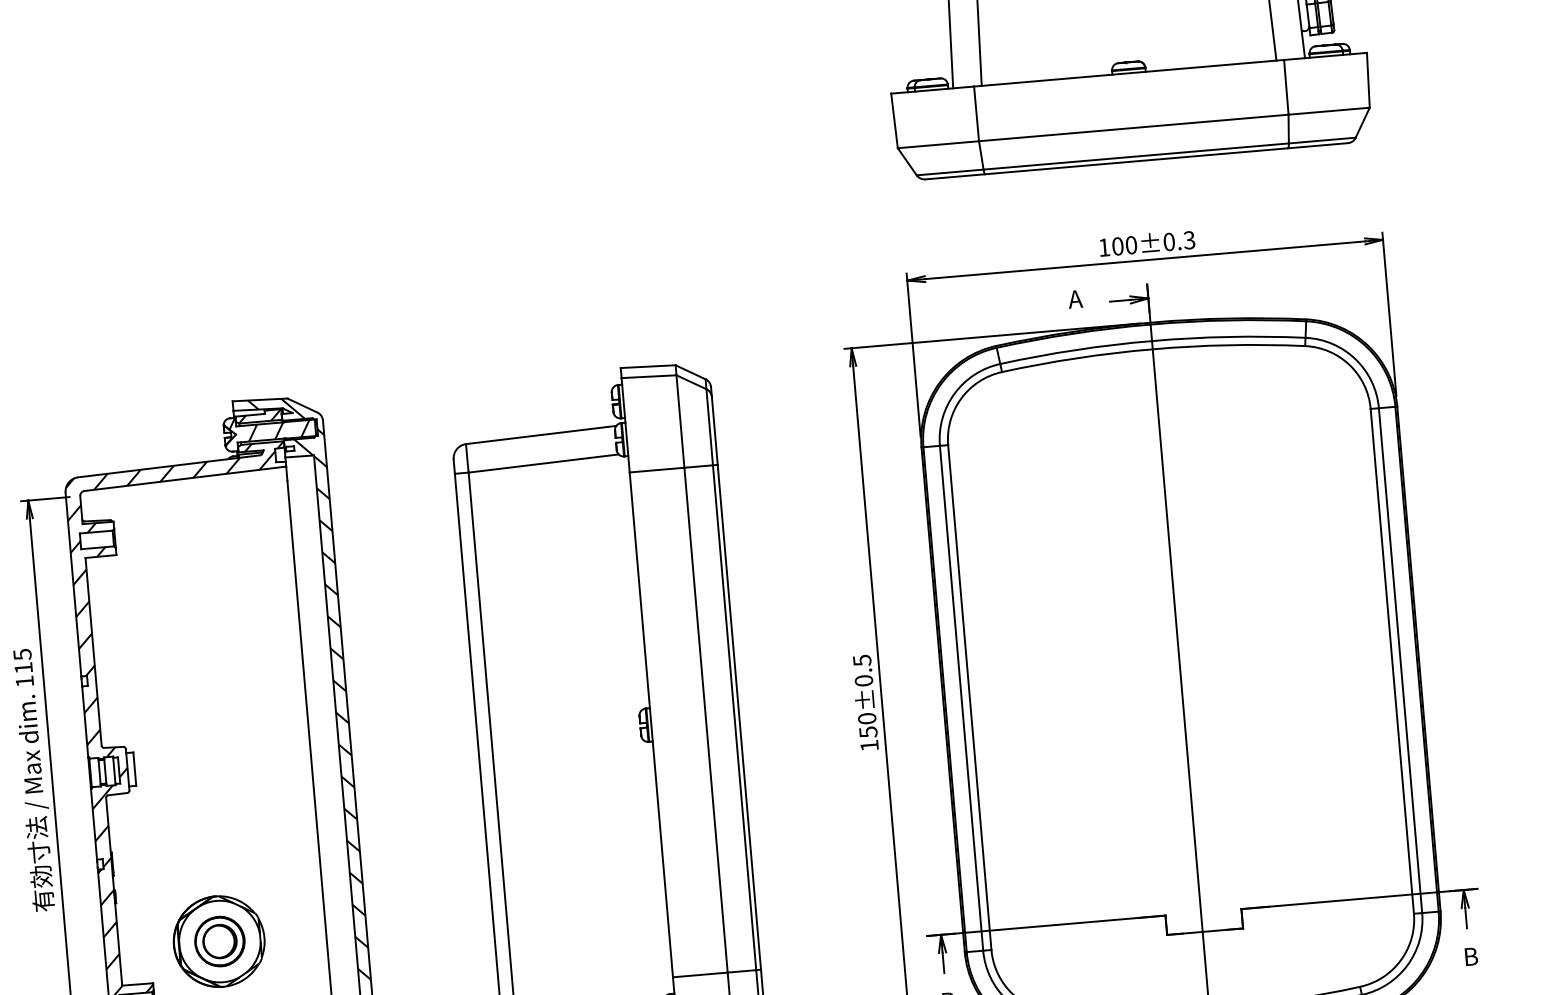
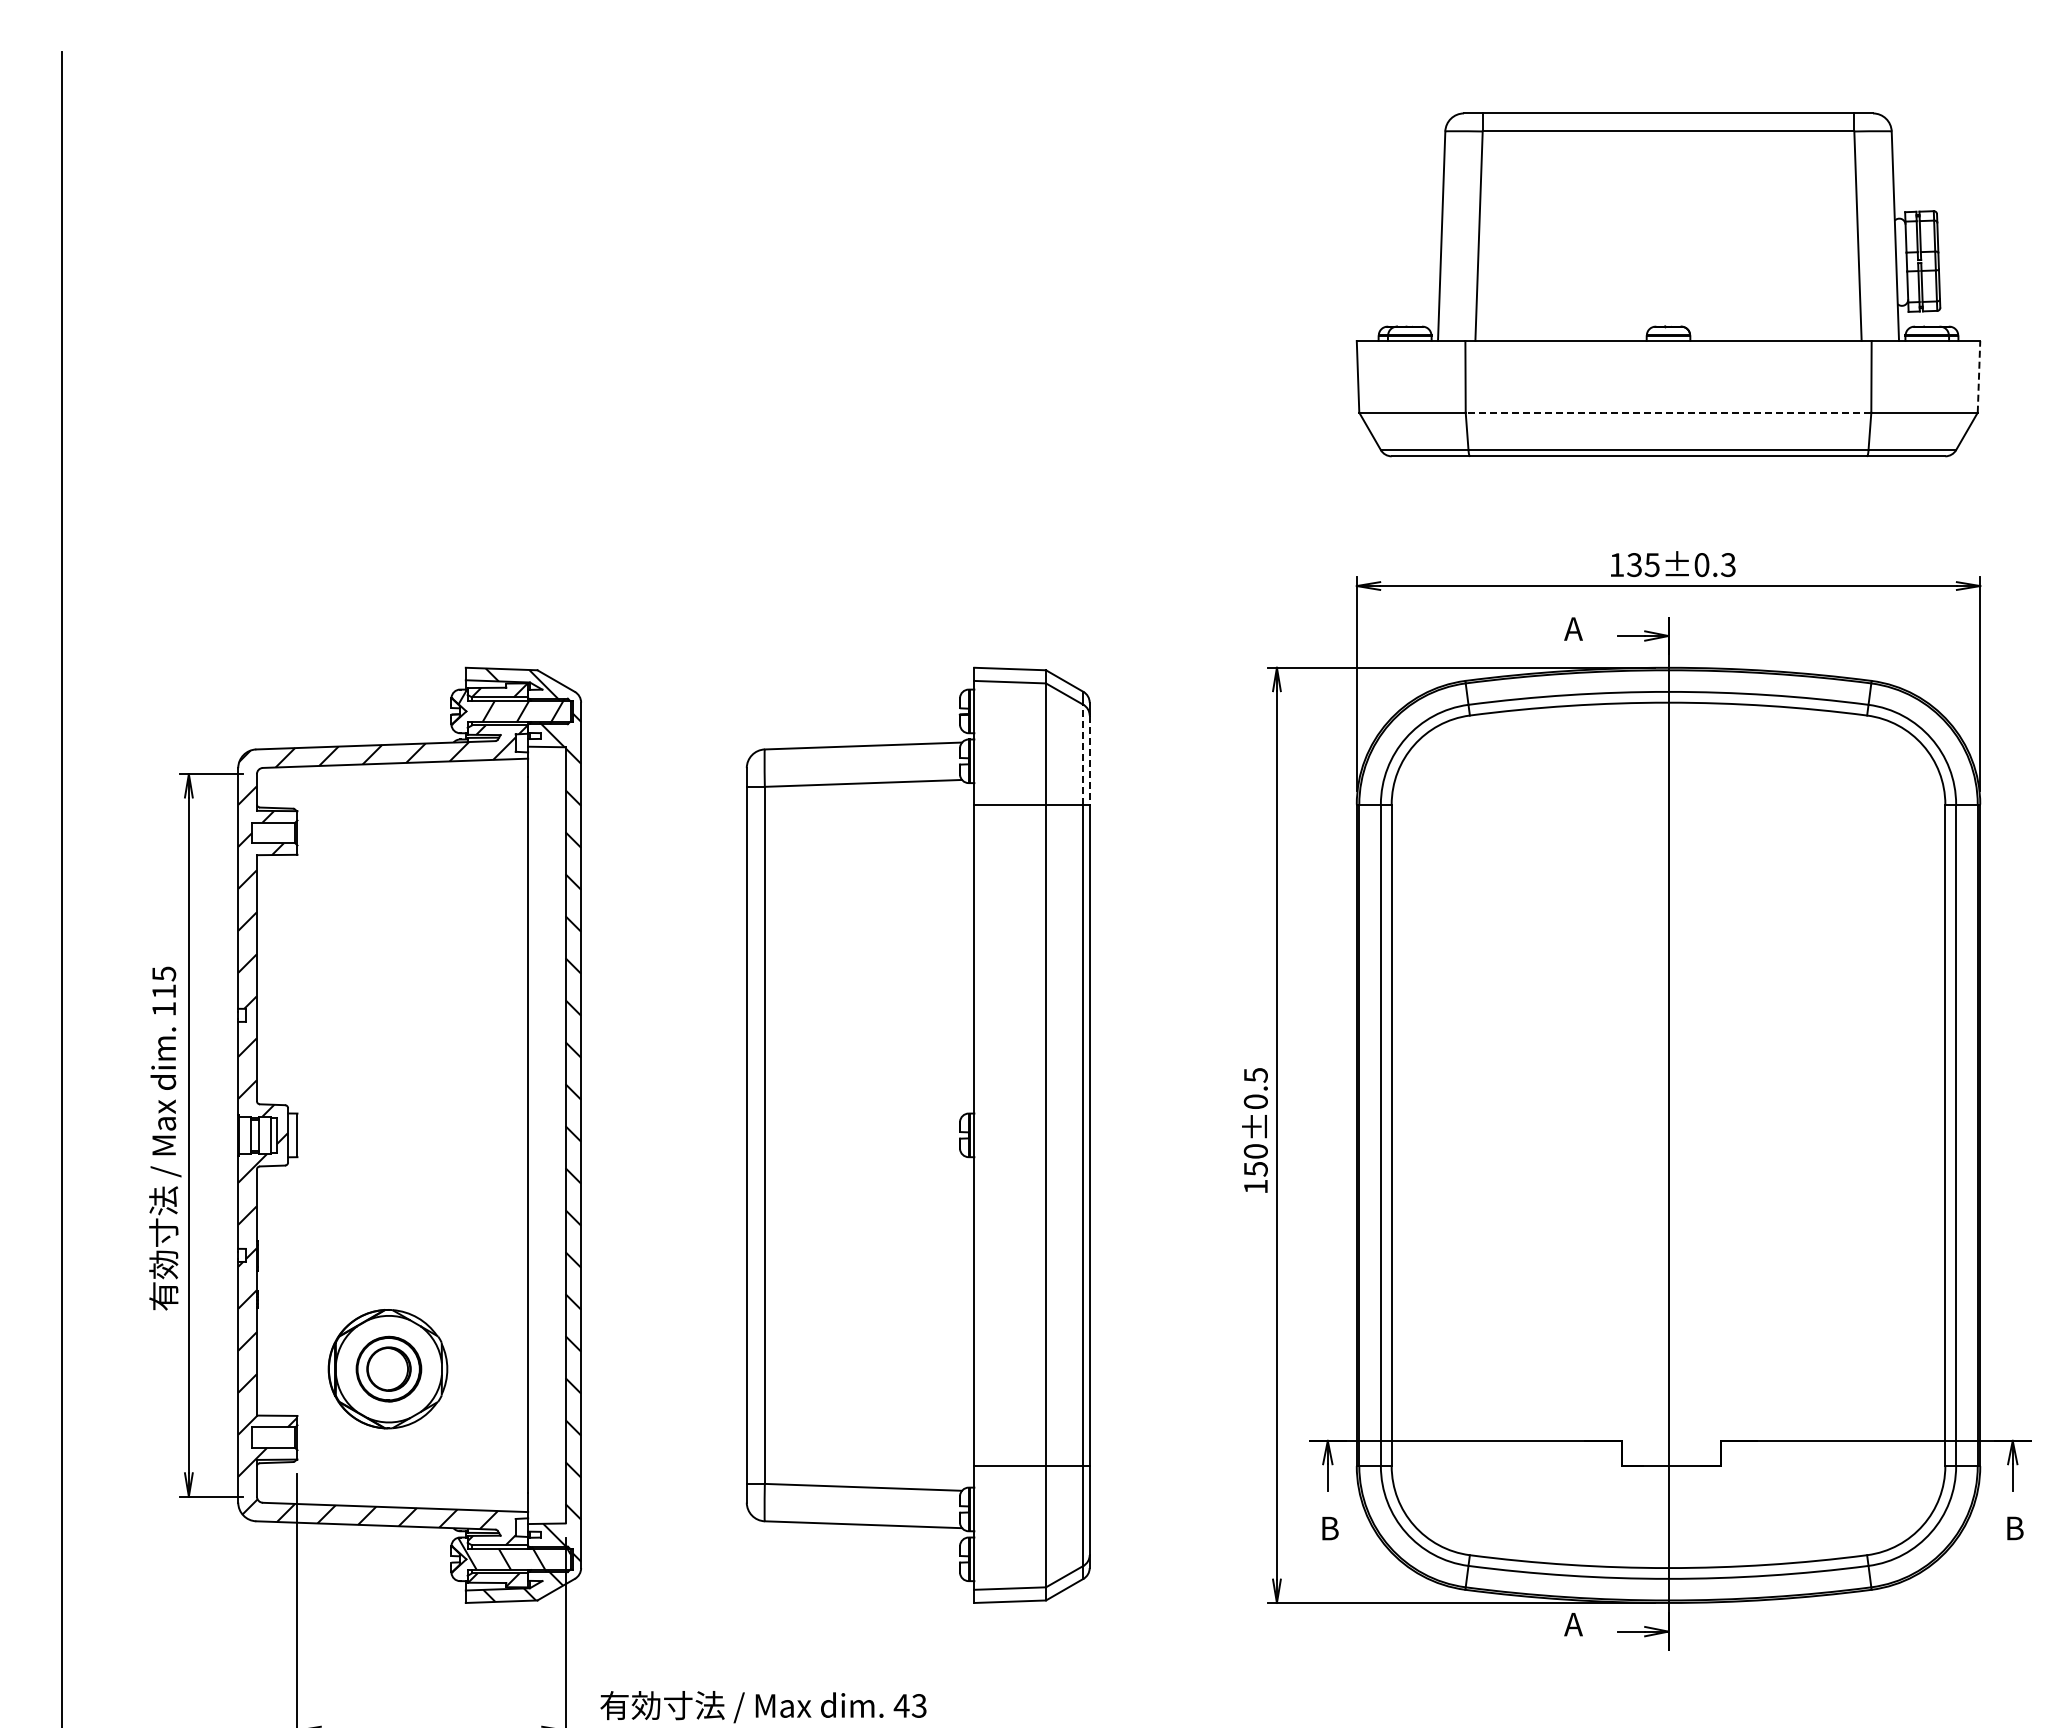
line: (1368, 80) -> (1979, 376), solid -> dashed
line: (1133, 127) -> (1668, 412), solid -> dashed
text: (1124, 245) -> (1643, 564), 100±0.3 -> 135±0.3
line: (709, 427) -> (1083, 754), solid -> dashed
line: (714, 431) -> (1089, 760), solid -> dashed

